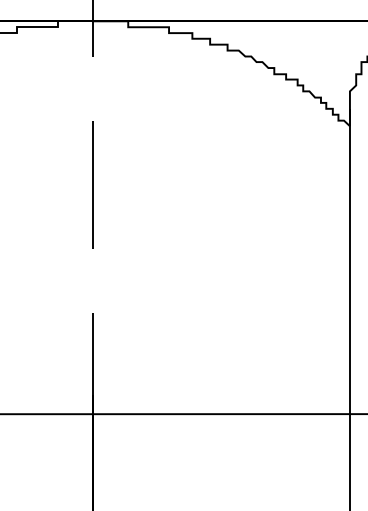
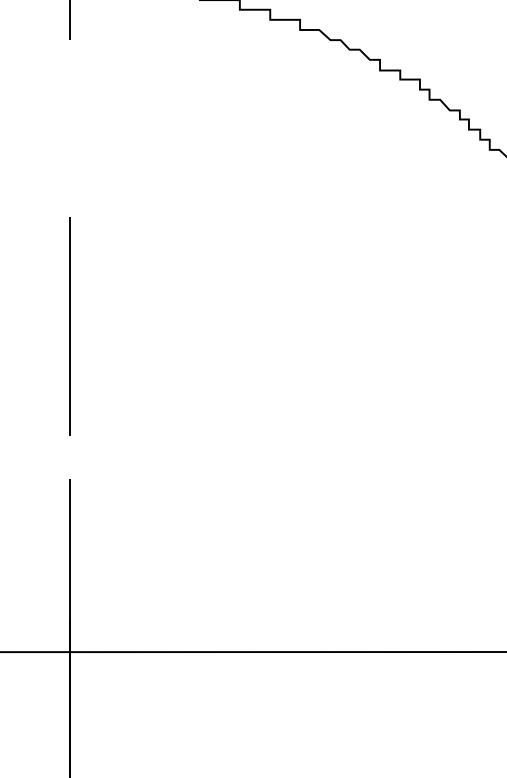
line: (92, 184) -> (68, 325), moved

